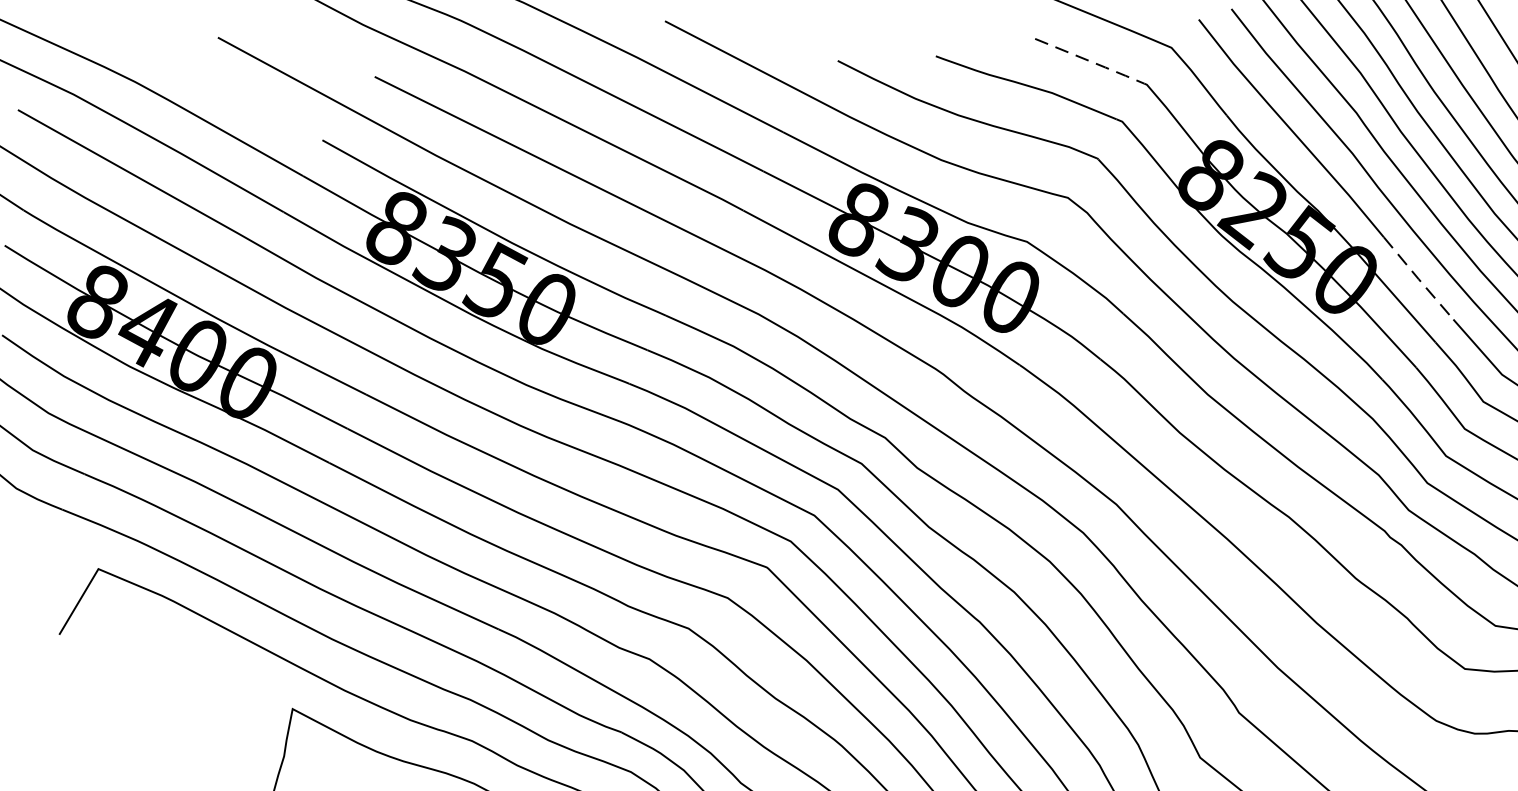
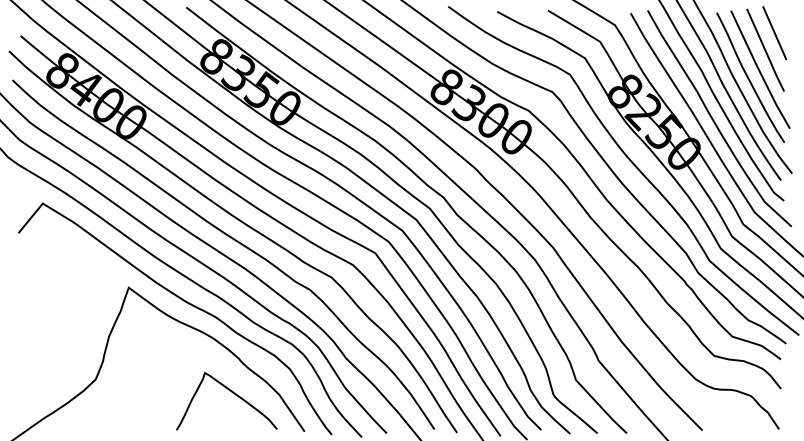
line: (1092, 62) -> (574, 26), dashed -> solid
line: (1418, 278) -> (720, 158), dashed -> solid

